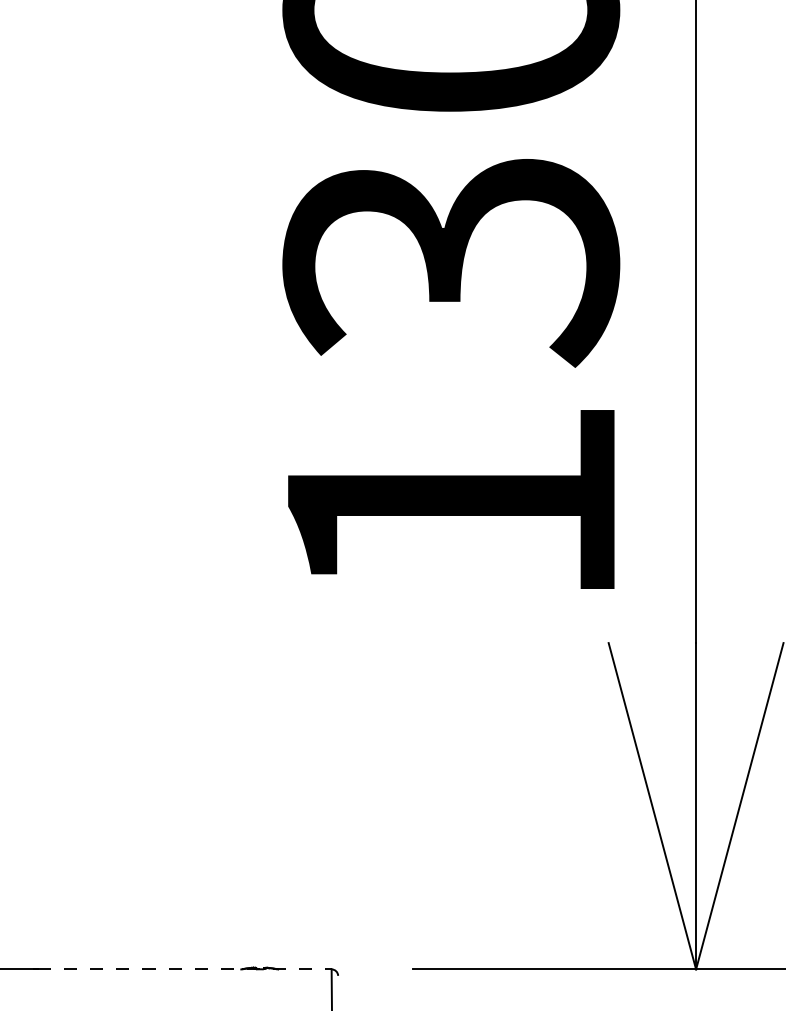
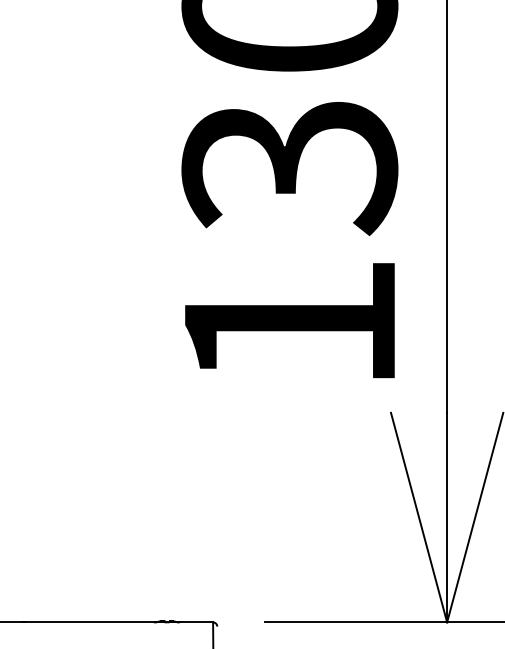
line: (185, 969) -> (119, 622), dashed -> solid

